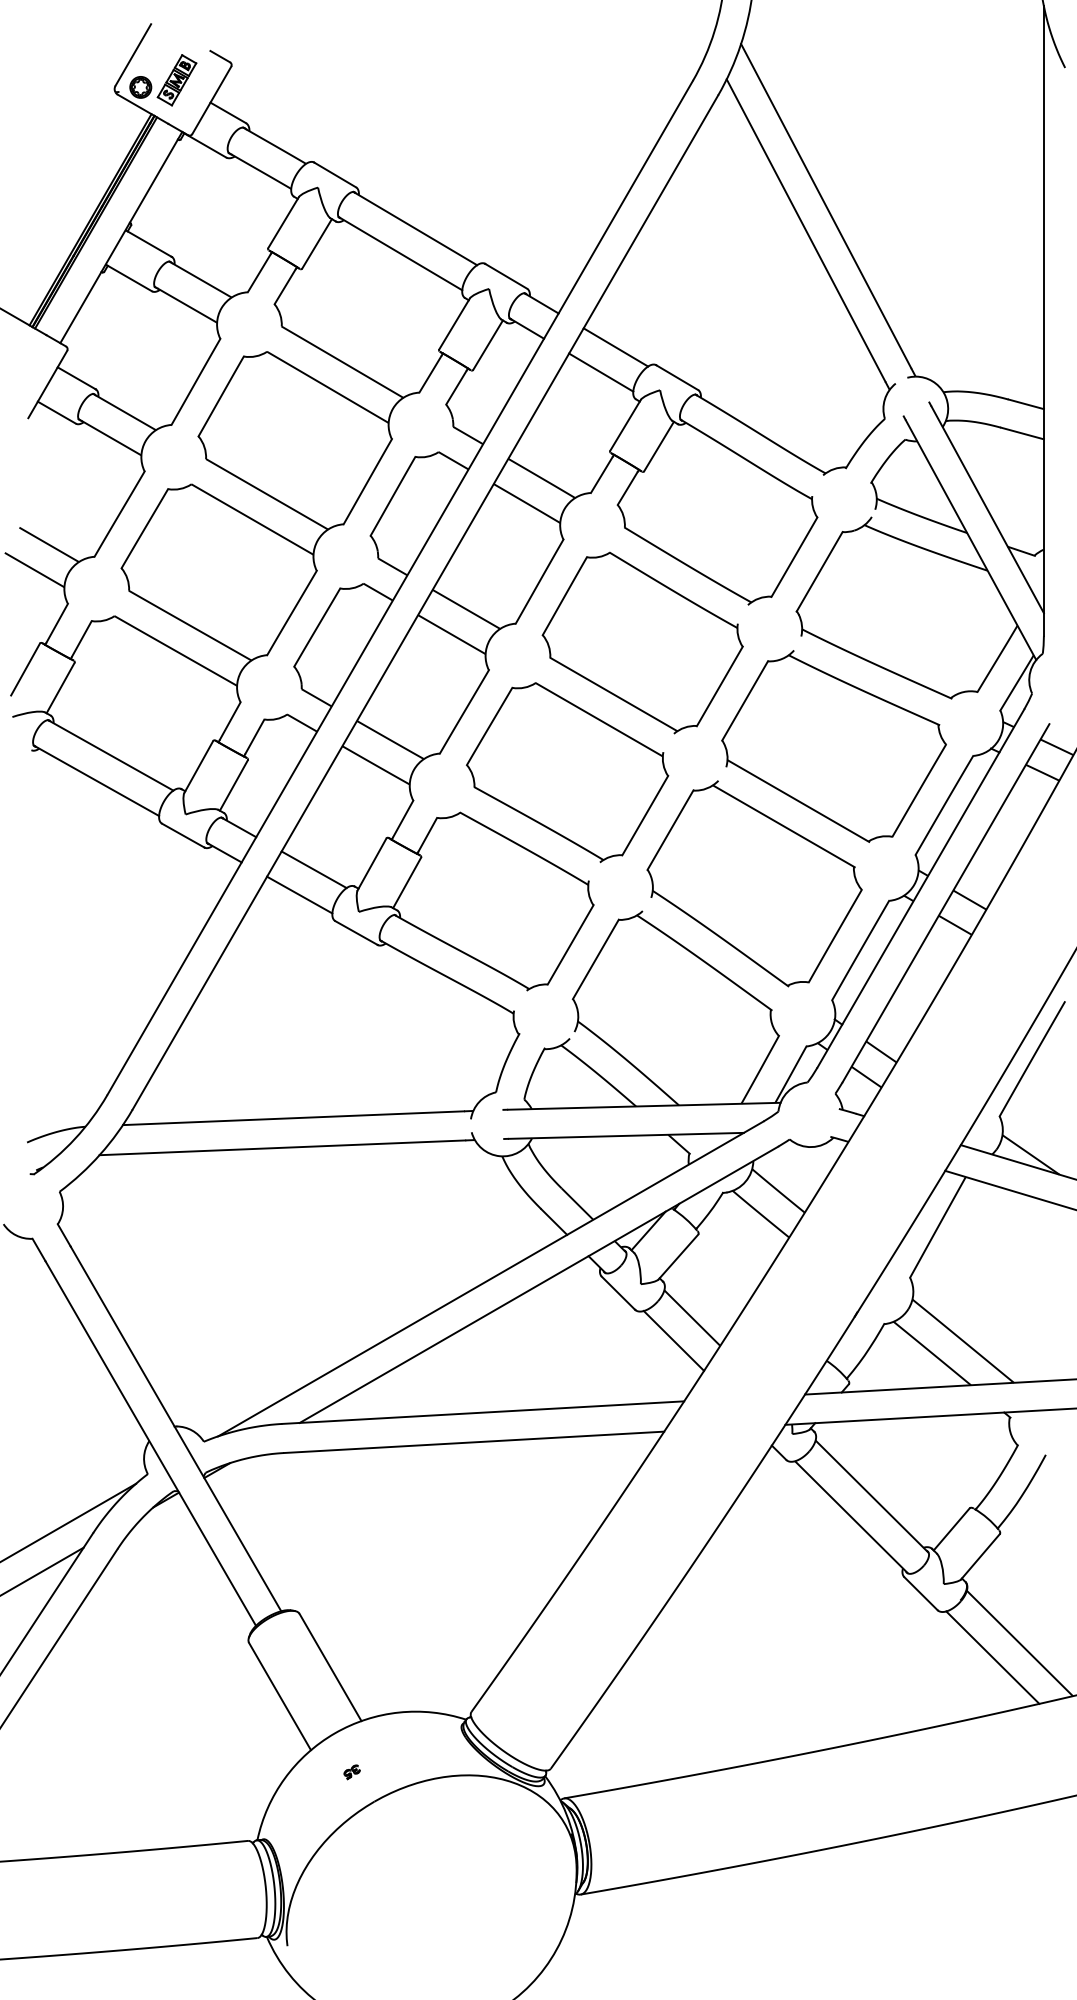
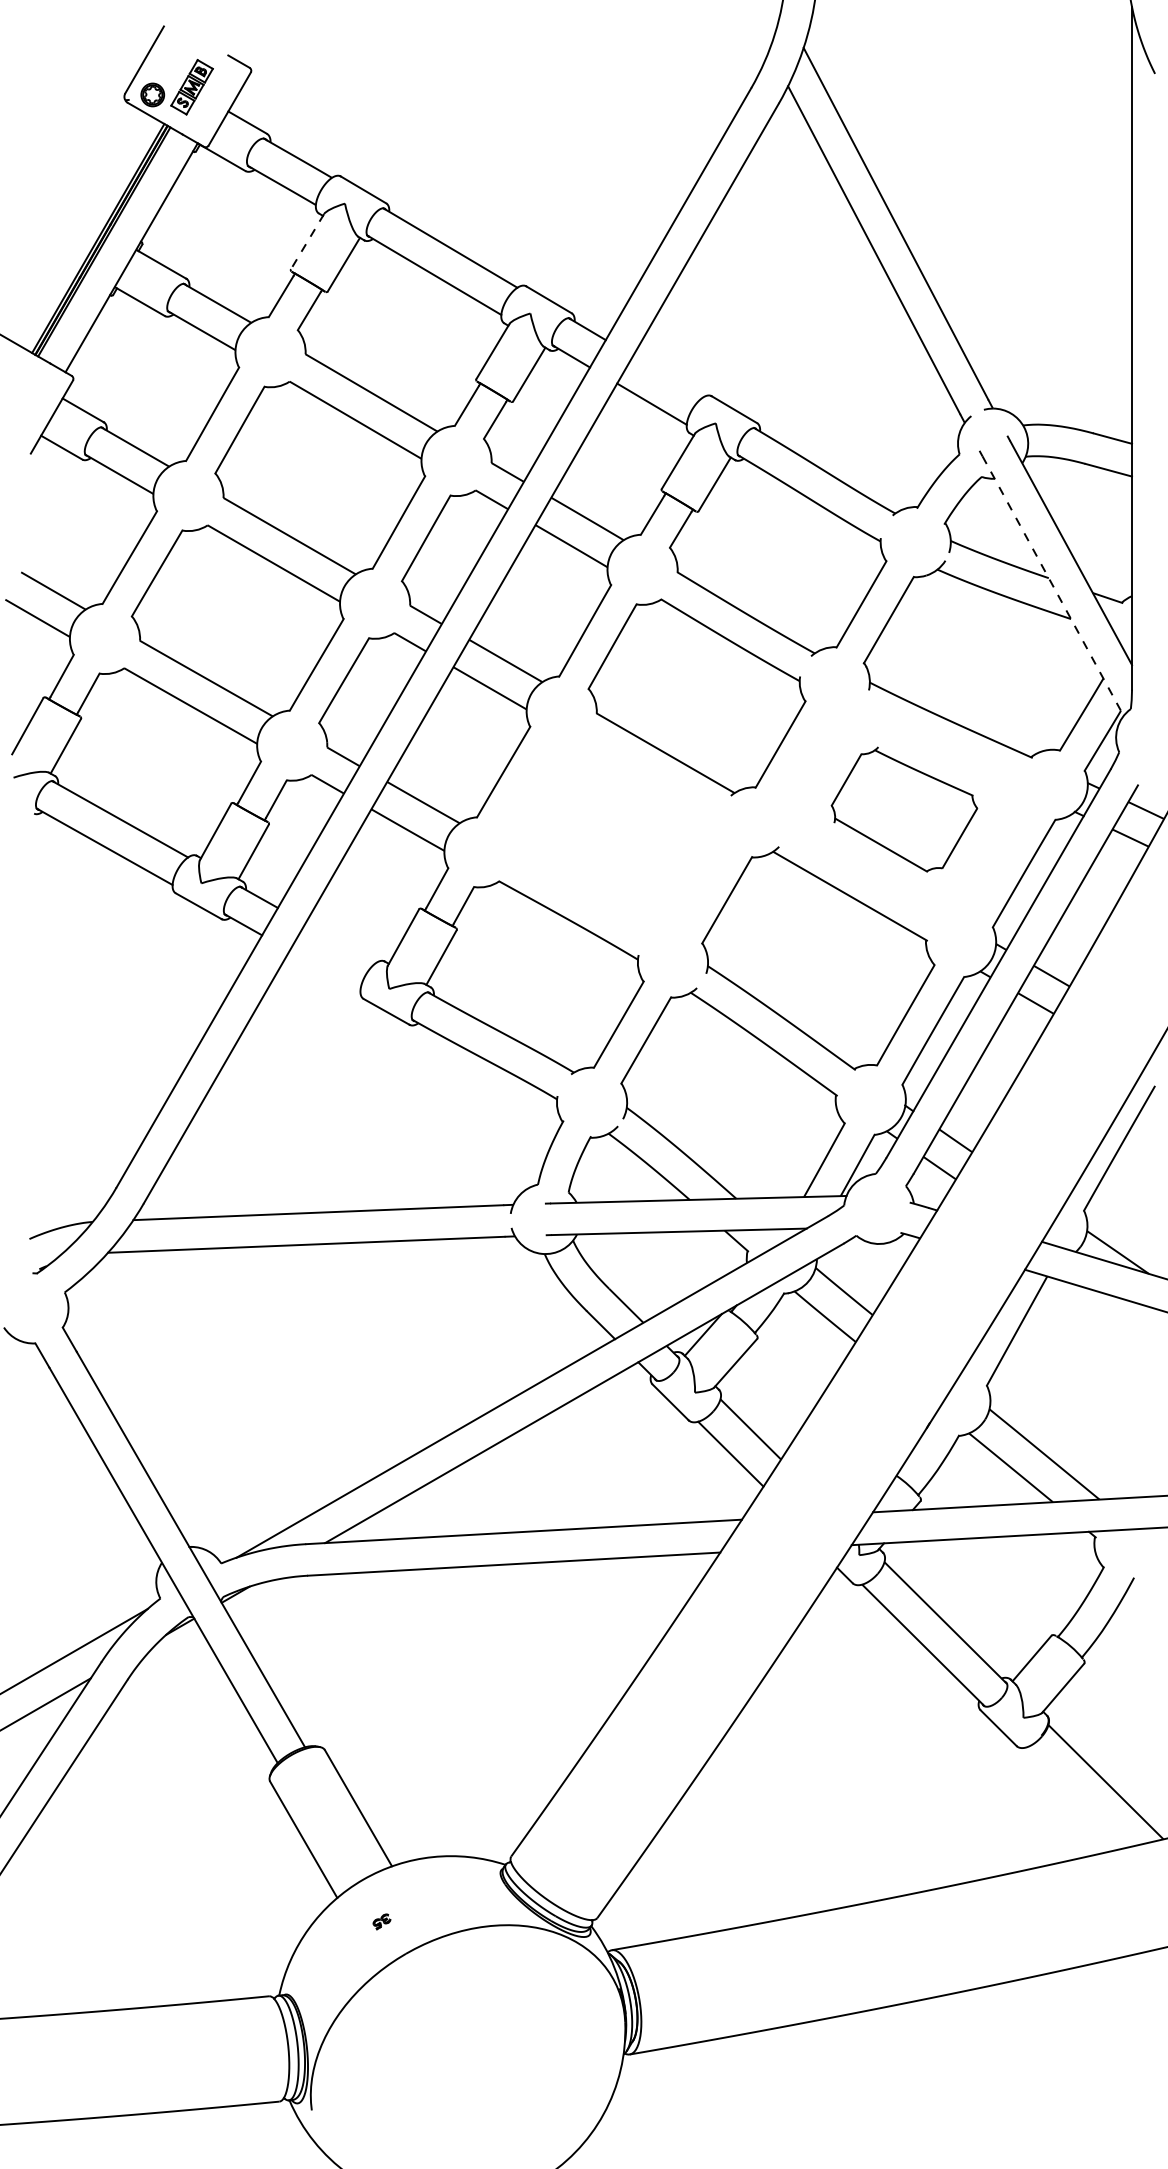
line: (283, 222) -> (307, 241), solid -> dashed
line: (615, 347) -> (667, 376), removed
line: (971, 540) -> (1053, 586), solid -> dashed
part: (833, 746) -> (903, 809), size x0.6
part: (567, 772) -> (615, 837), removed
line: (313, 869) -> (340, 942), removed
line: (299, 894) -> (324, 970), removed
line: (992, 1657) -> (1076, 1797), removed

